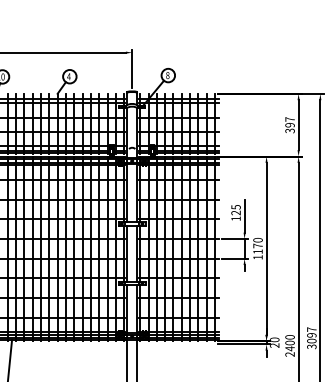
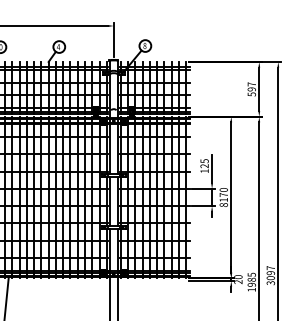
text: (289, 130) -> (251, 94), 397 -> 597
text: (257, 257) -> (223, 205), 1170 -> 8170
text: (289, 345) -> (251, 282), 2400 -> 1985

